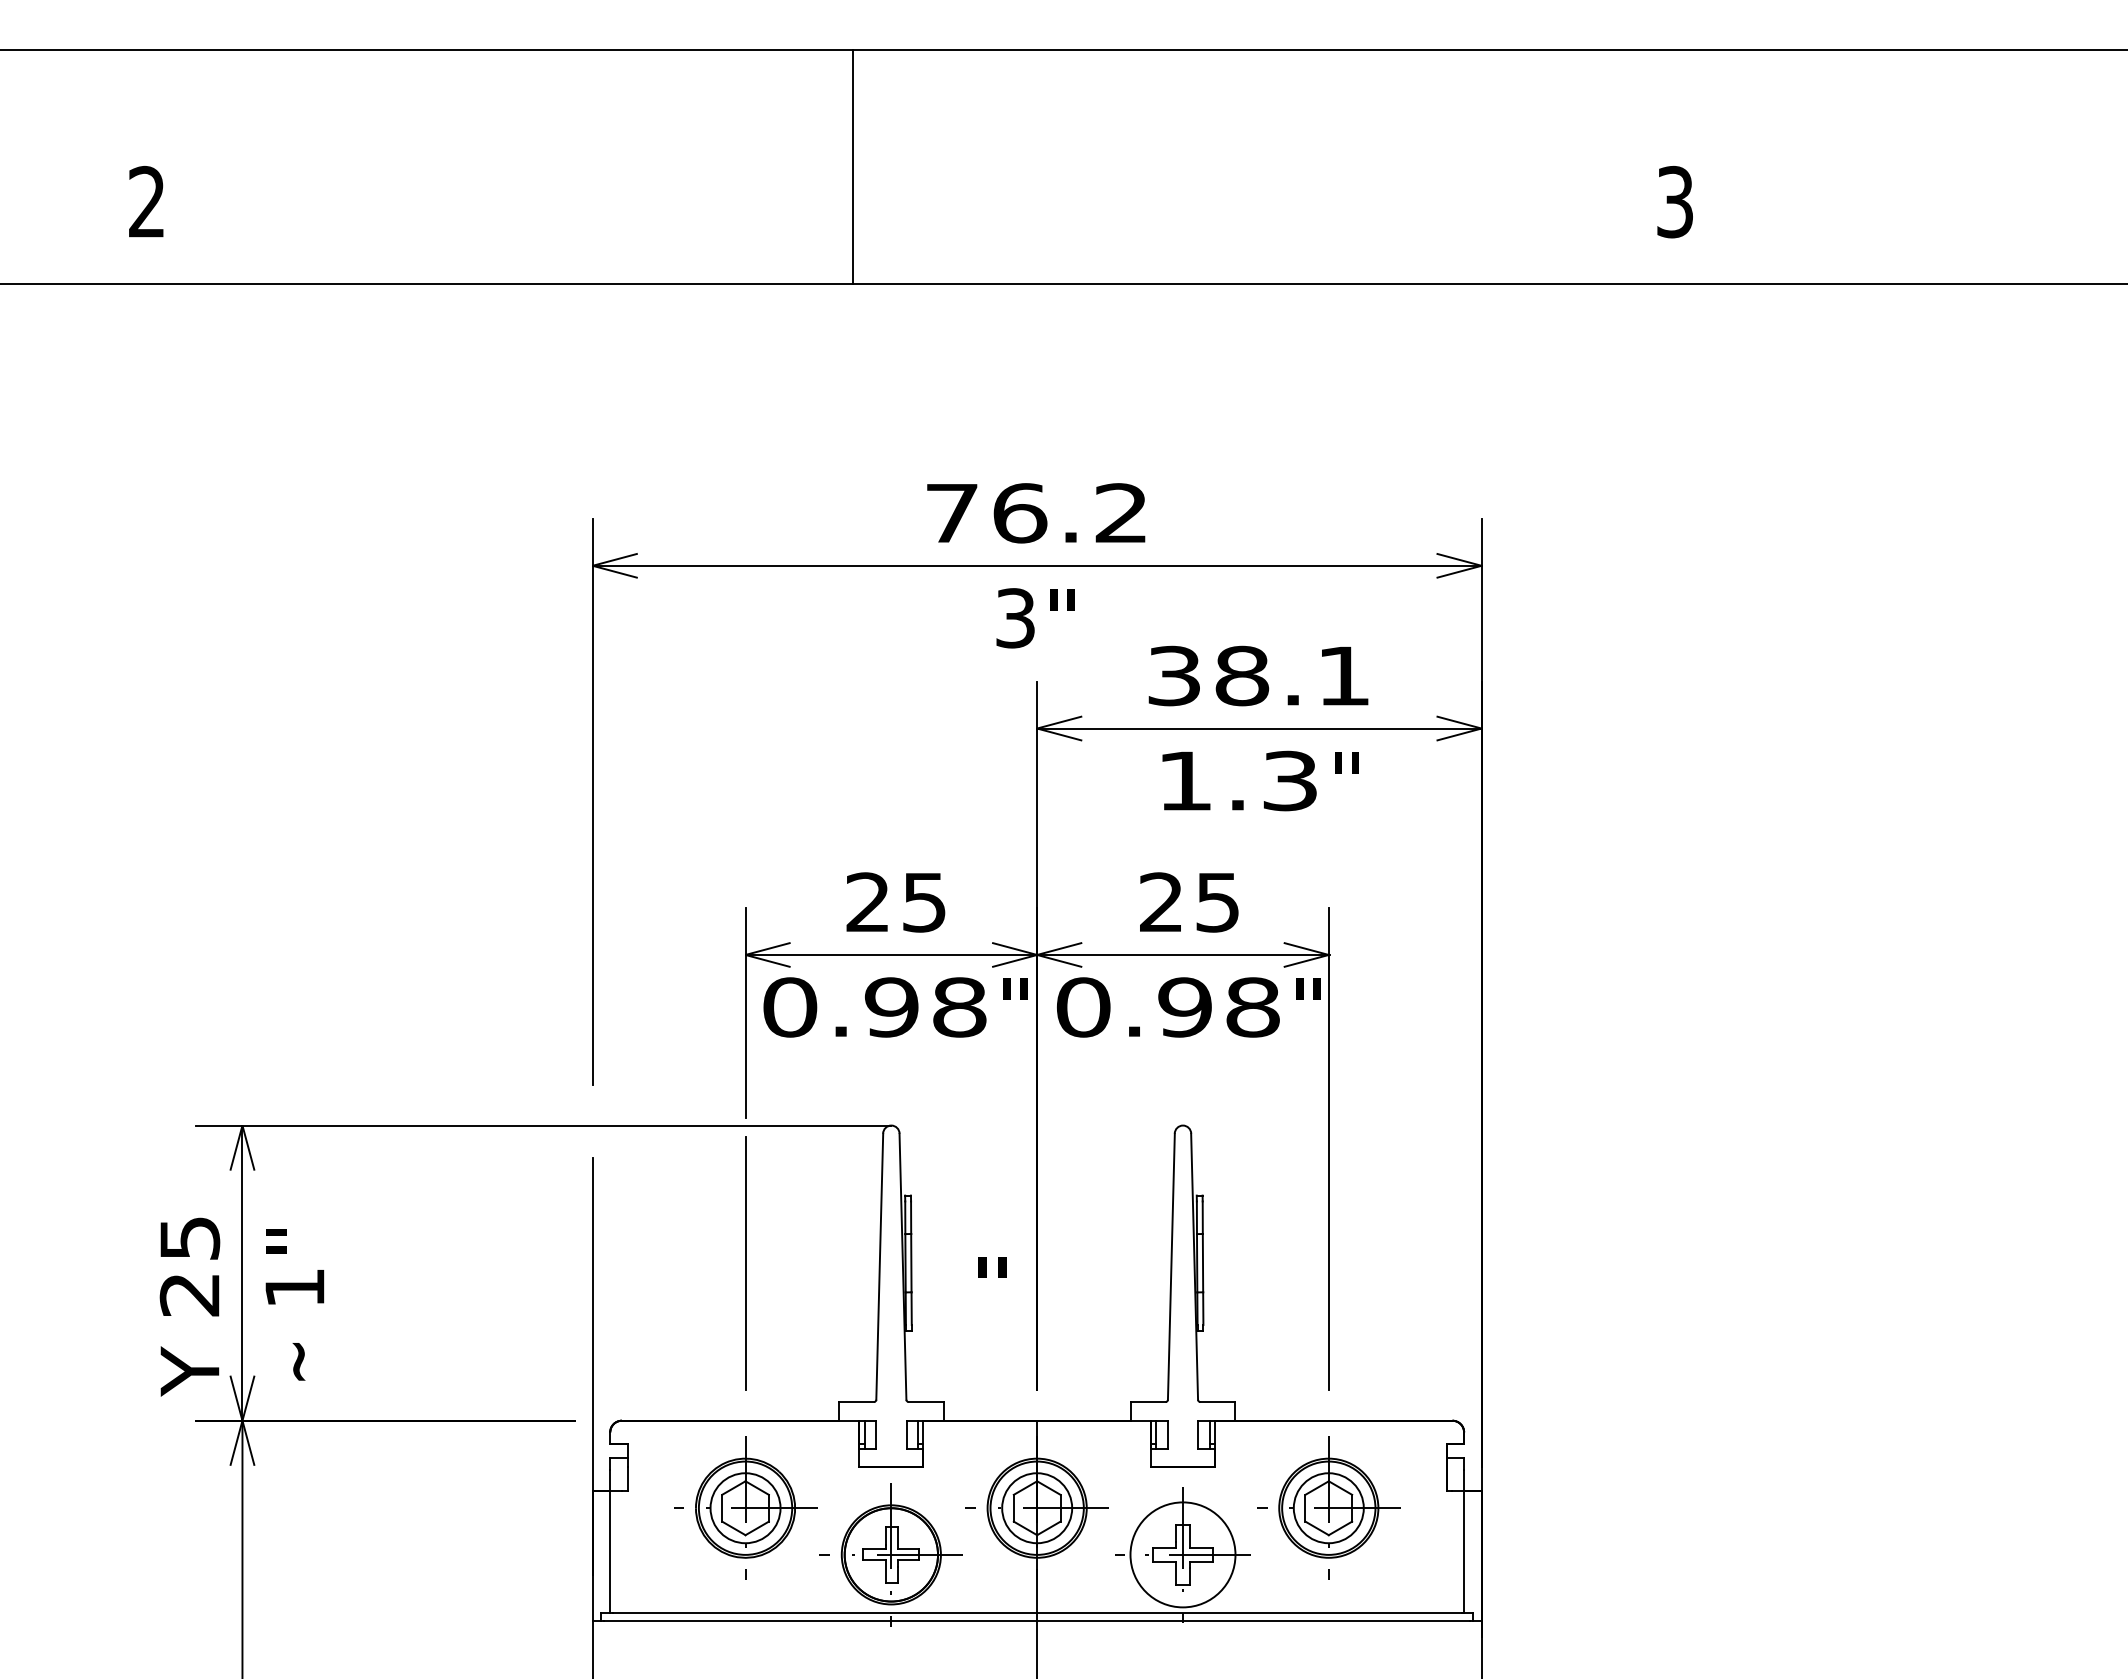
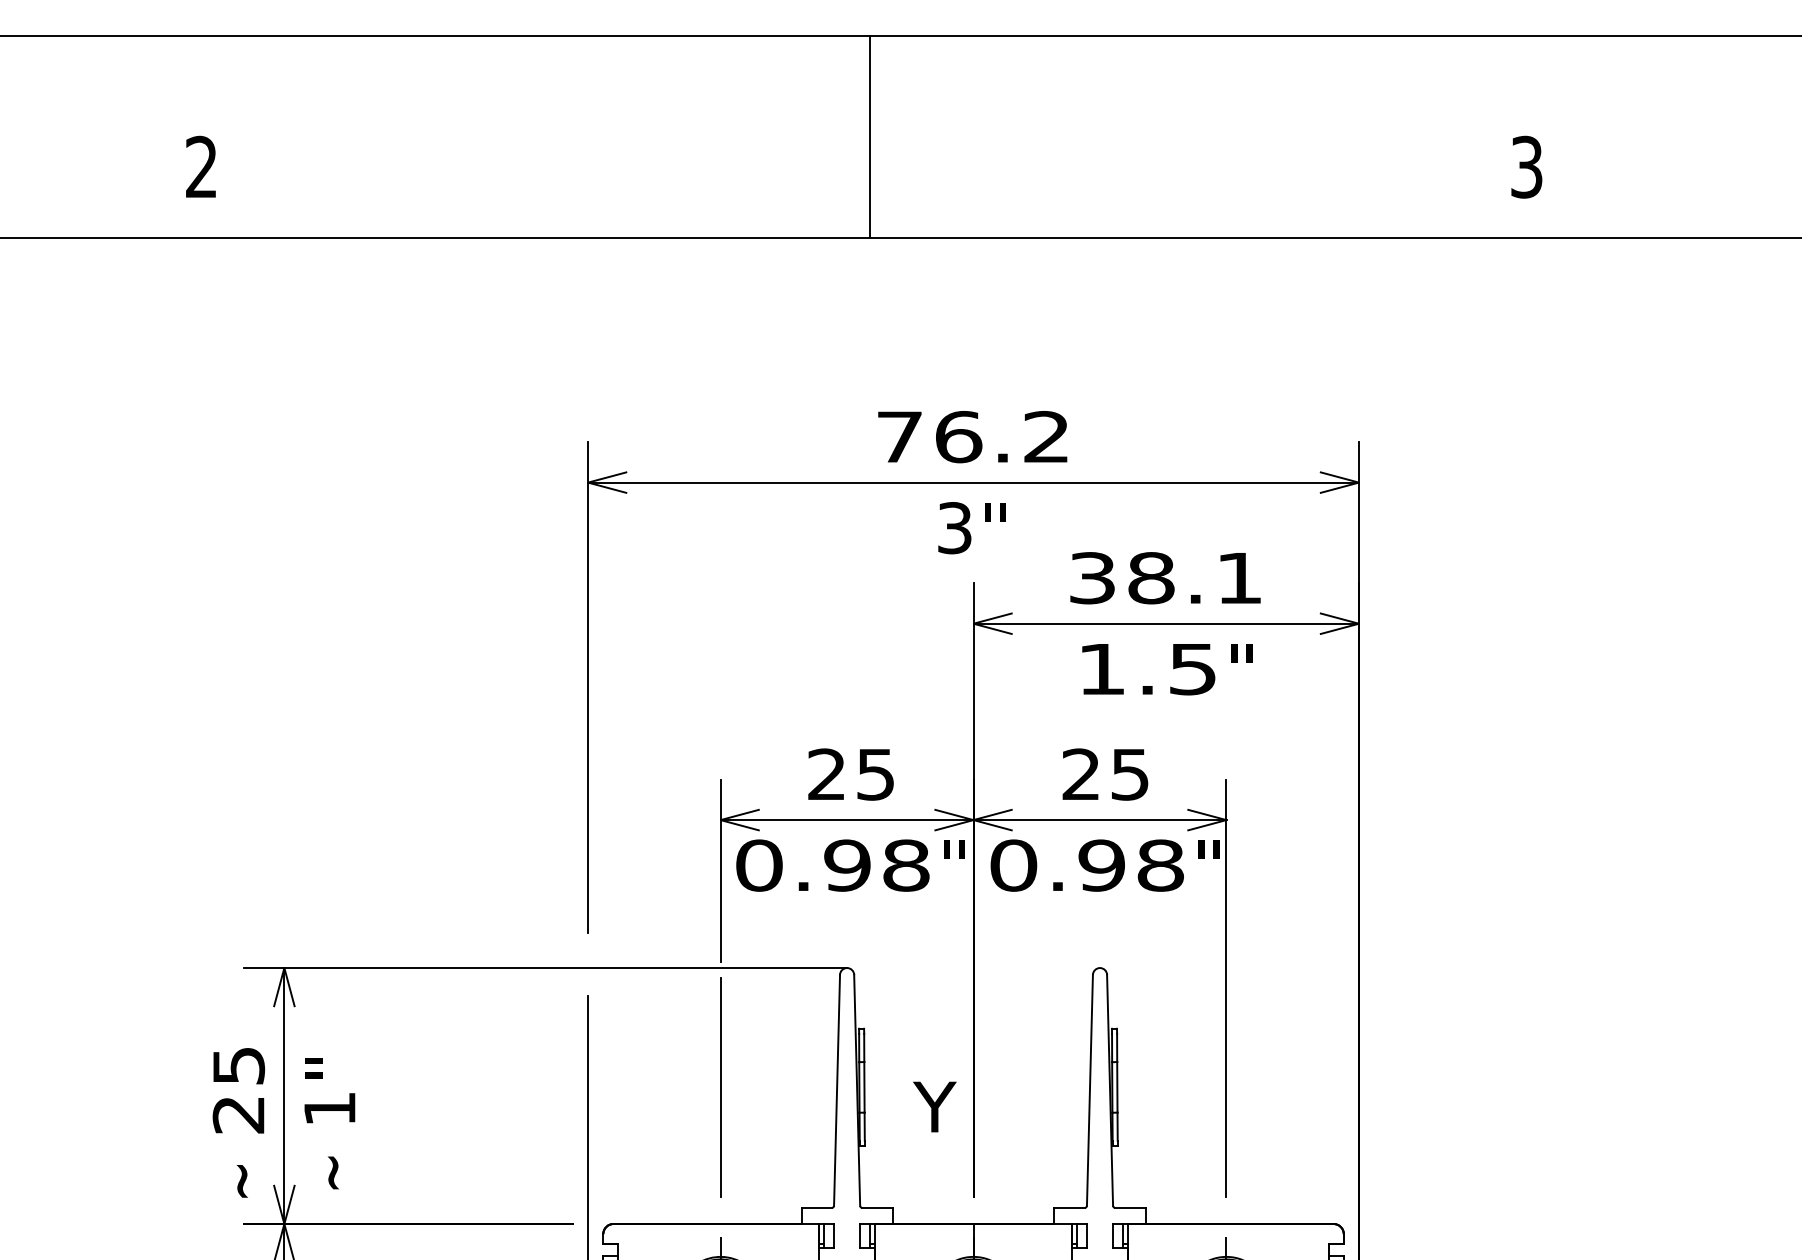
line: (852, 166) -> (869, 136), moved
text: (1289, 780) -> (1192, 668), 1.3 -> 1.5
text: (992, 1285) -> (934, 1106), " -> Y
text: (189, 1371) -> (238, 1181), Y -> ~

